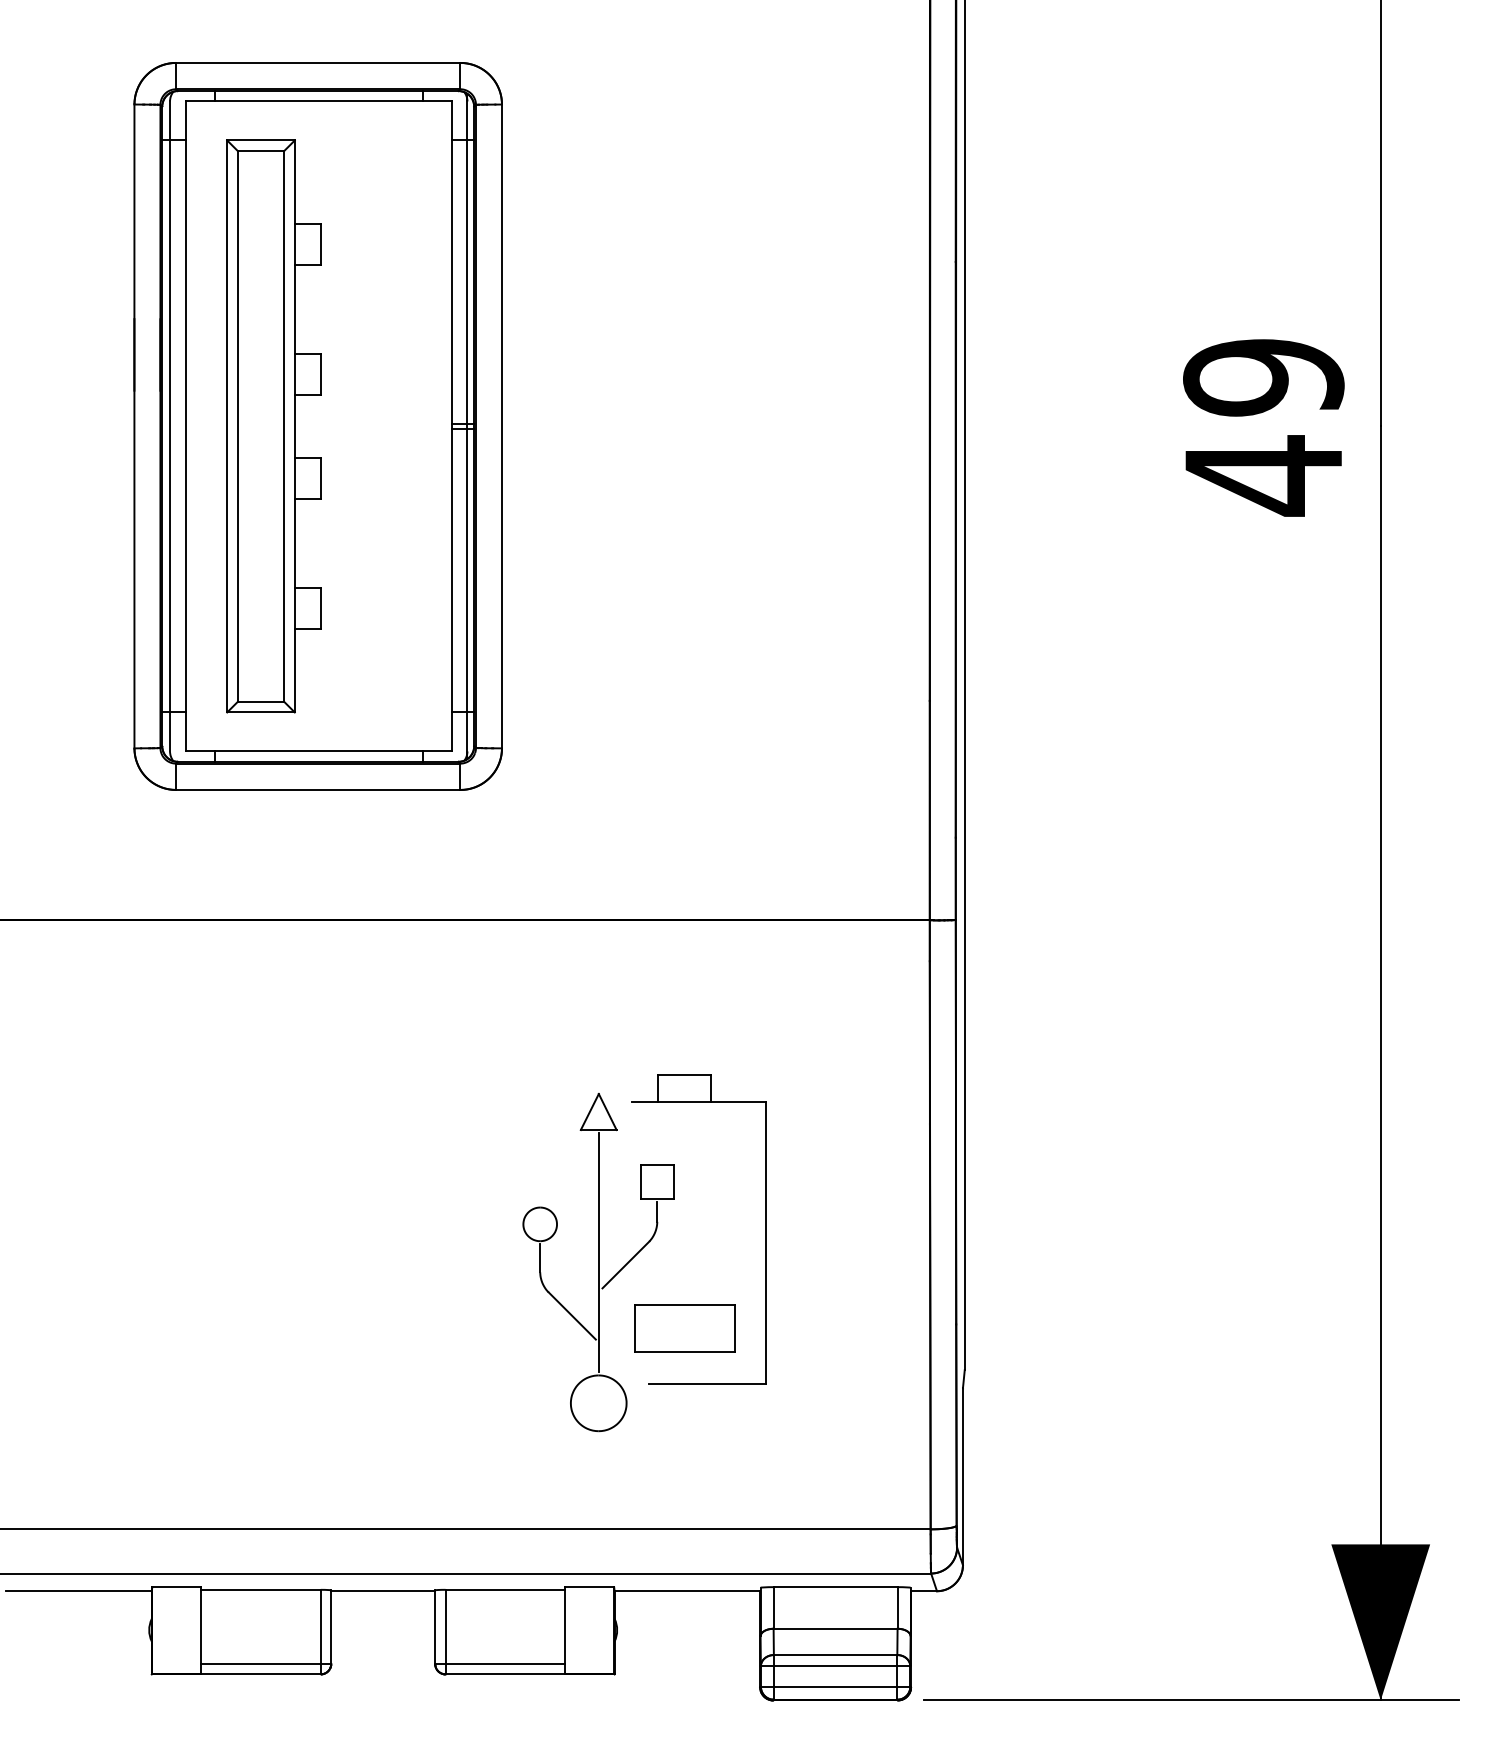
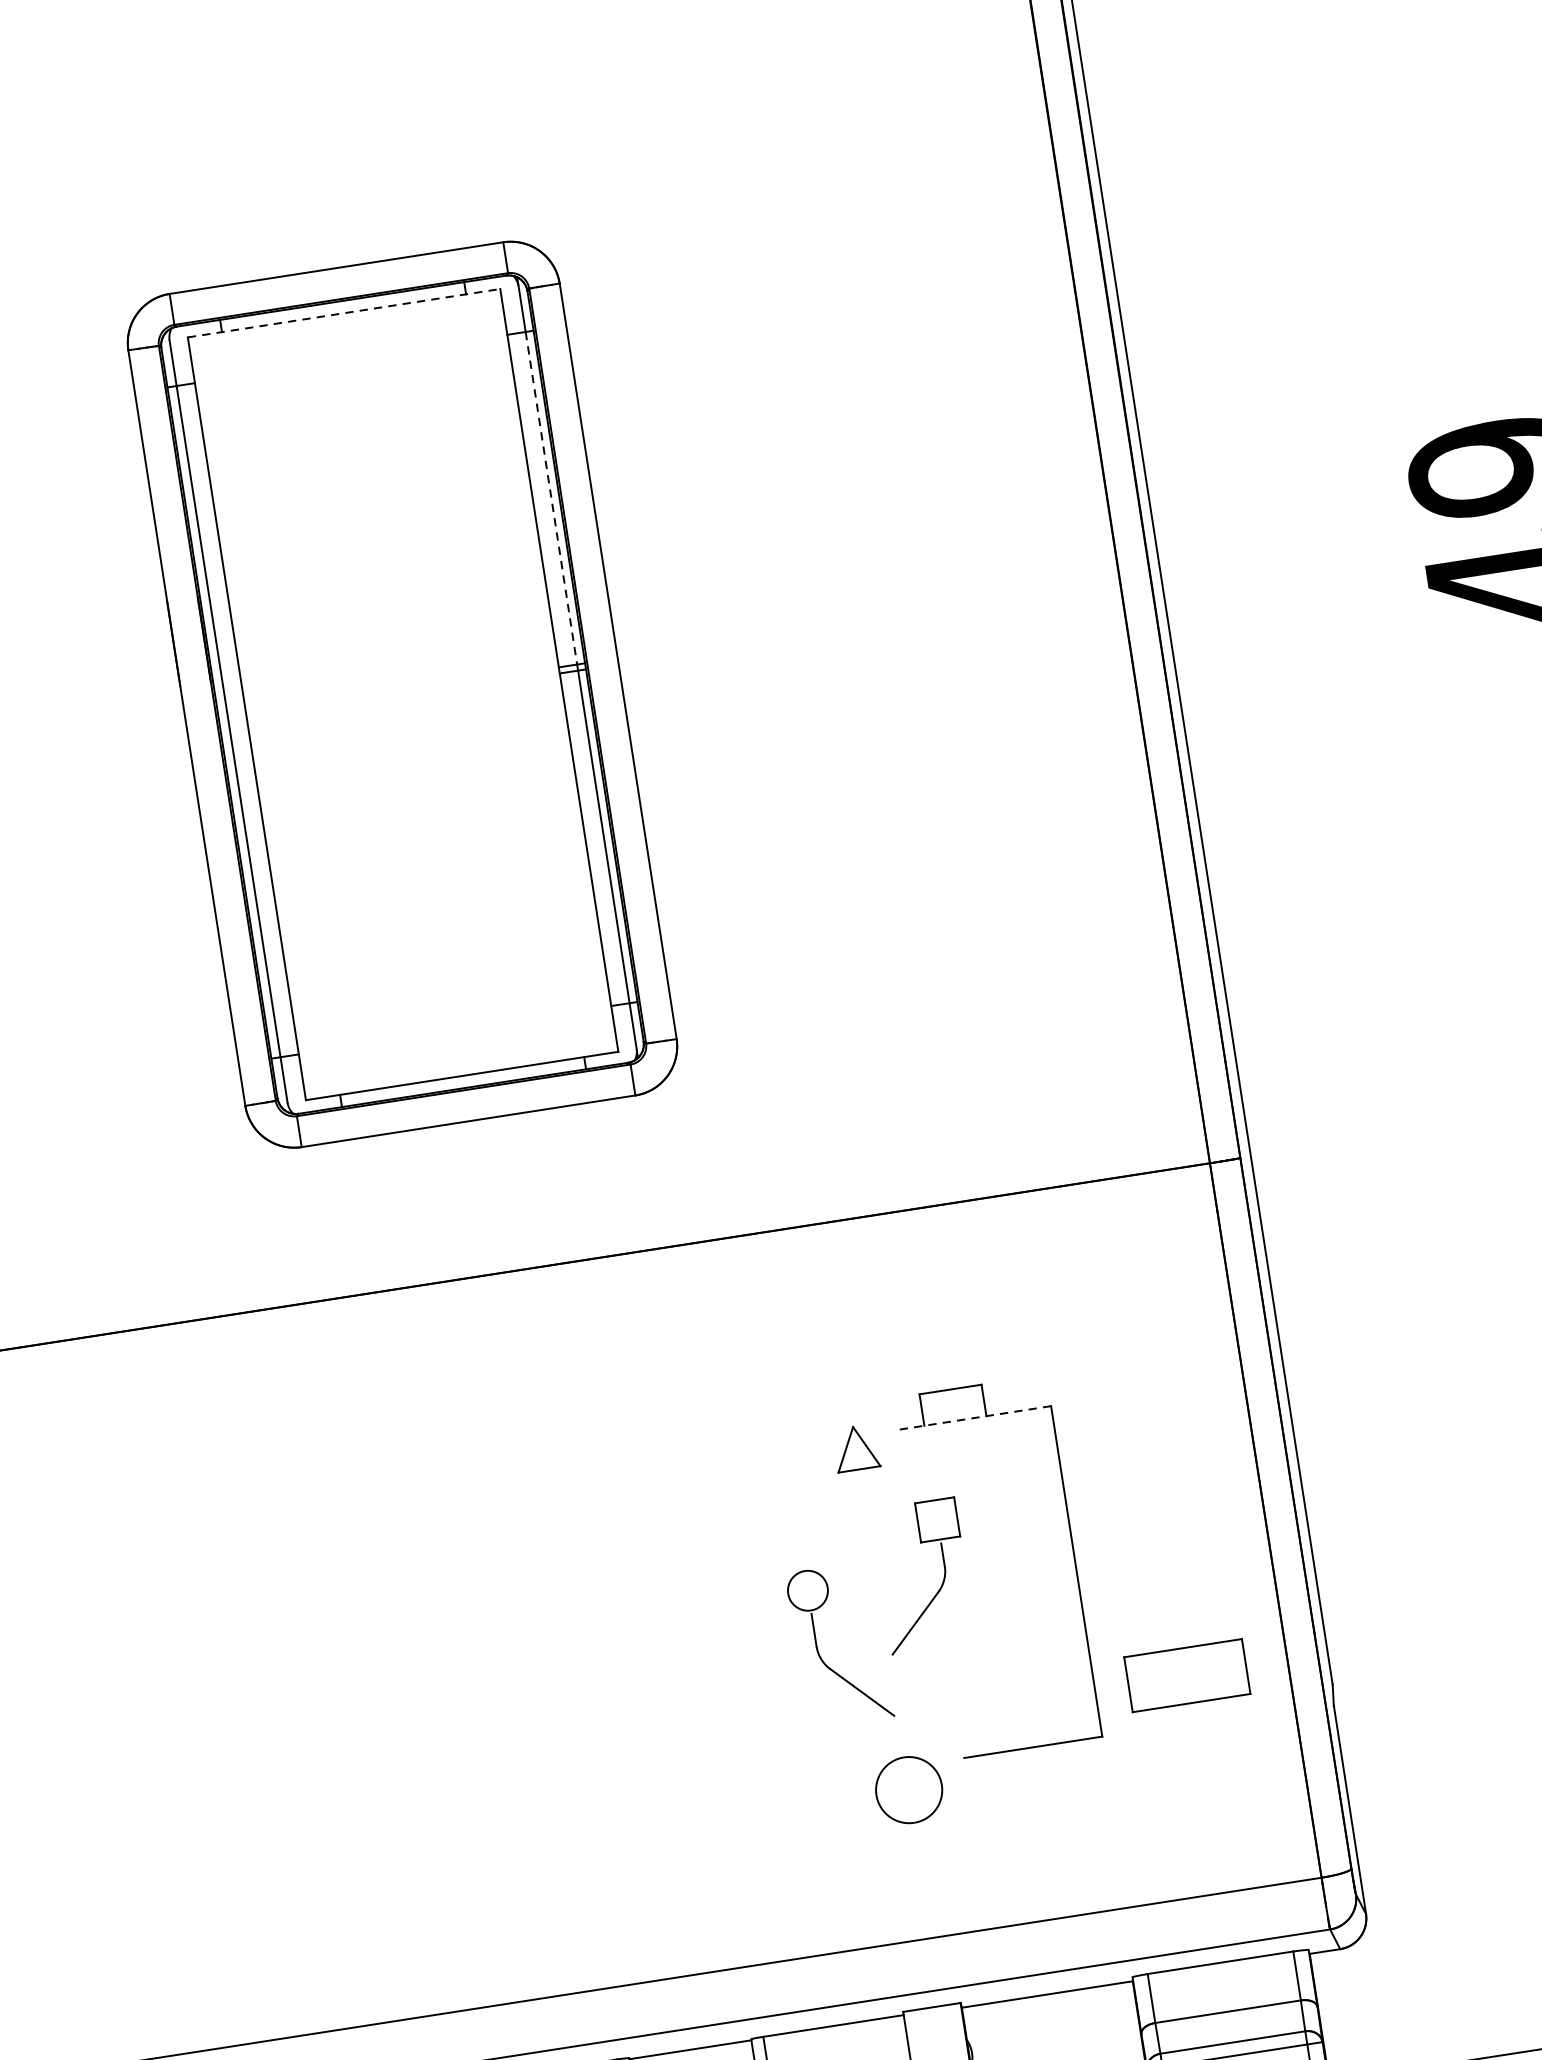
line: (319, 101) -> (344, 313), solid -> dashed
line: (467, 282) -> (551, 498), solid -> dashed
part: (273, 426) -> (350, 702), removed
line: (698, 1102) -> (971, 1418), solid -> dashed
line: (598, 1252) -> (881, 1613), removed
part: (684, 1328) -> (1186, 1675), moved

